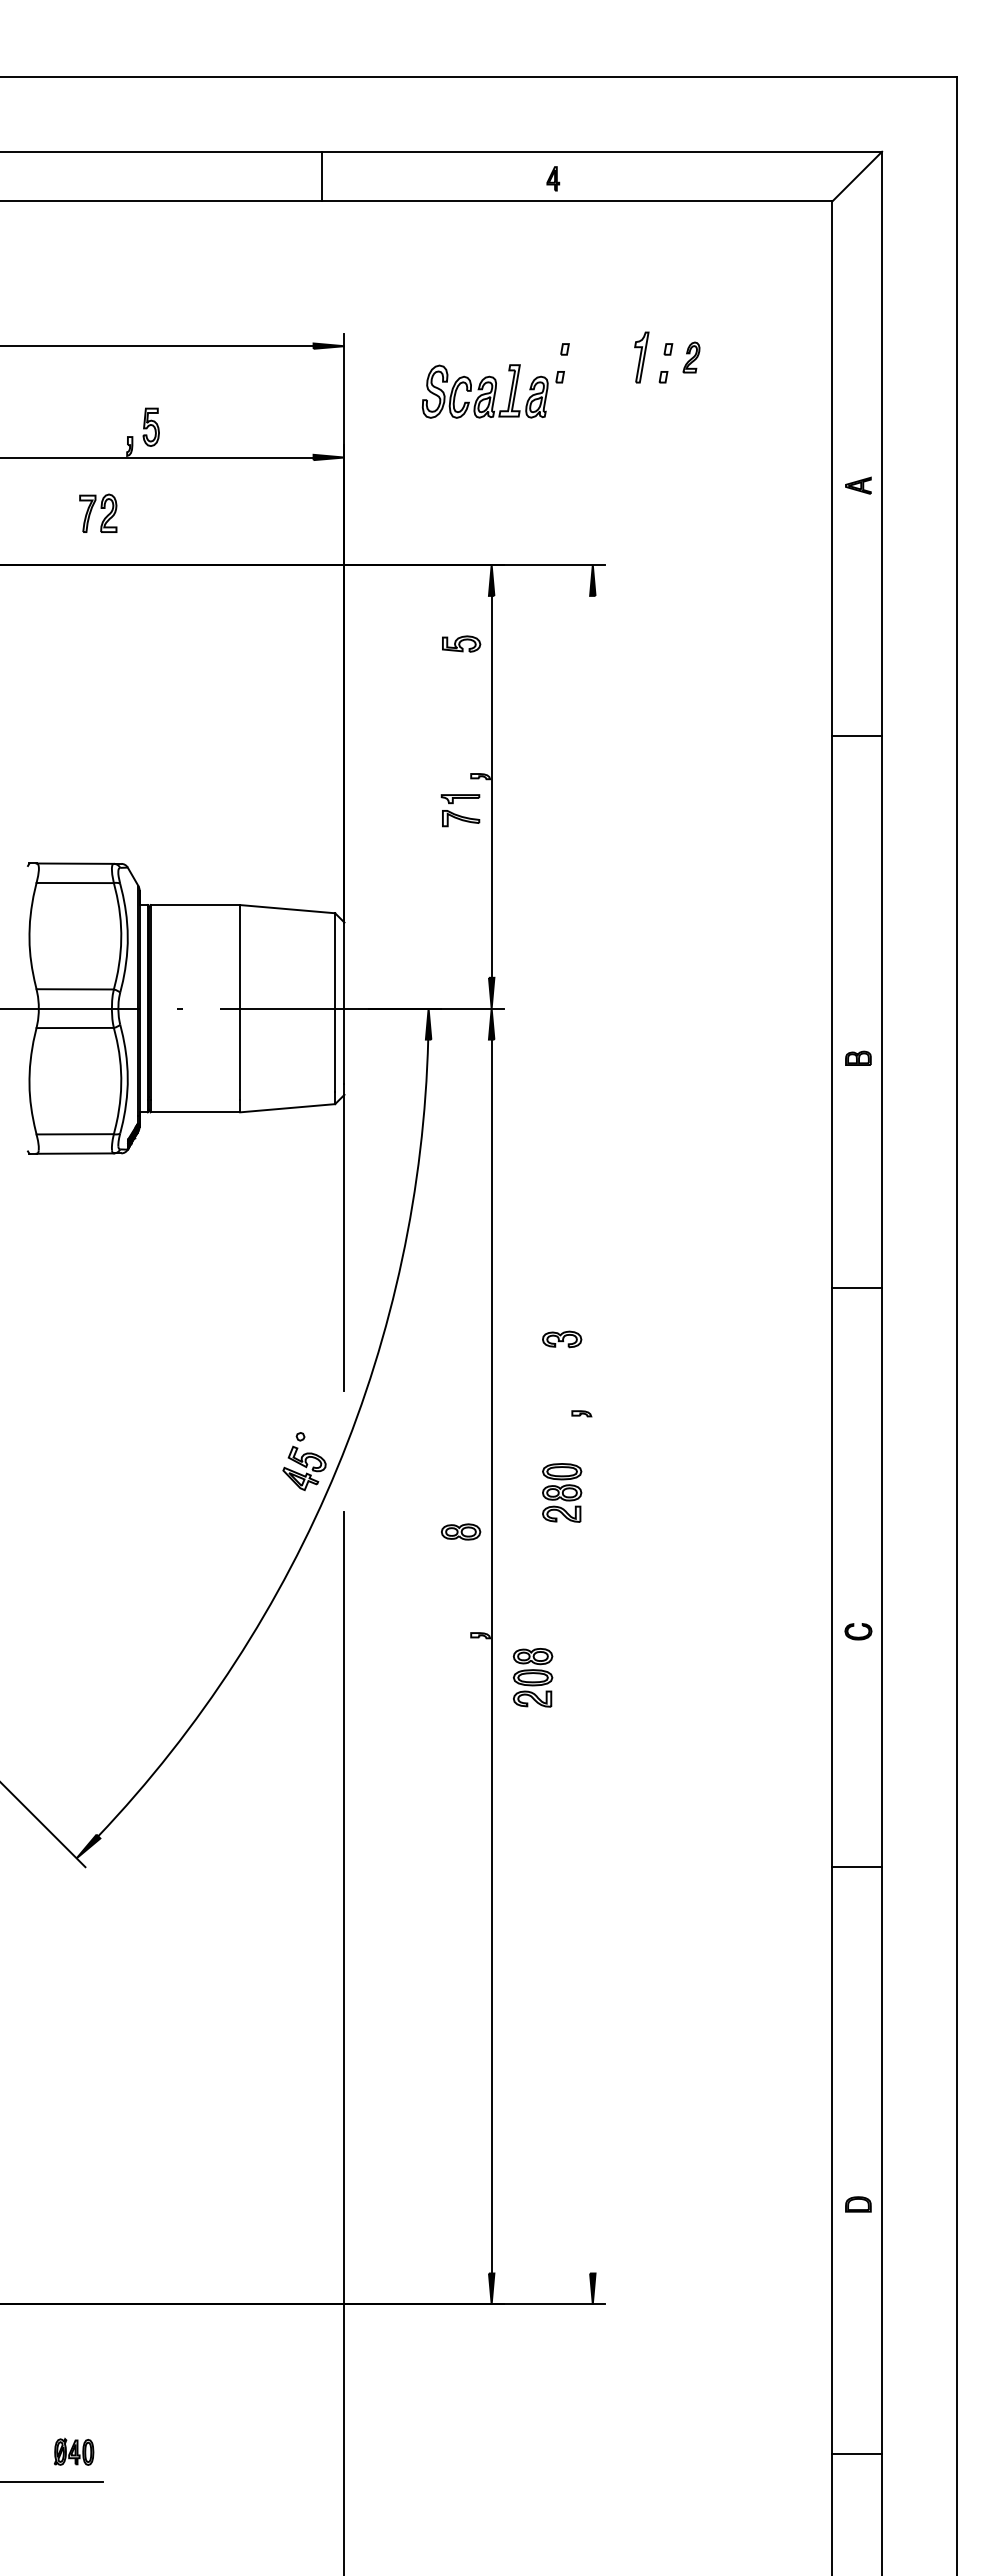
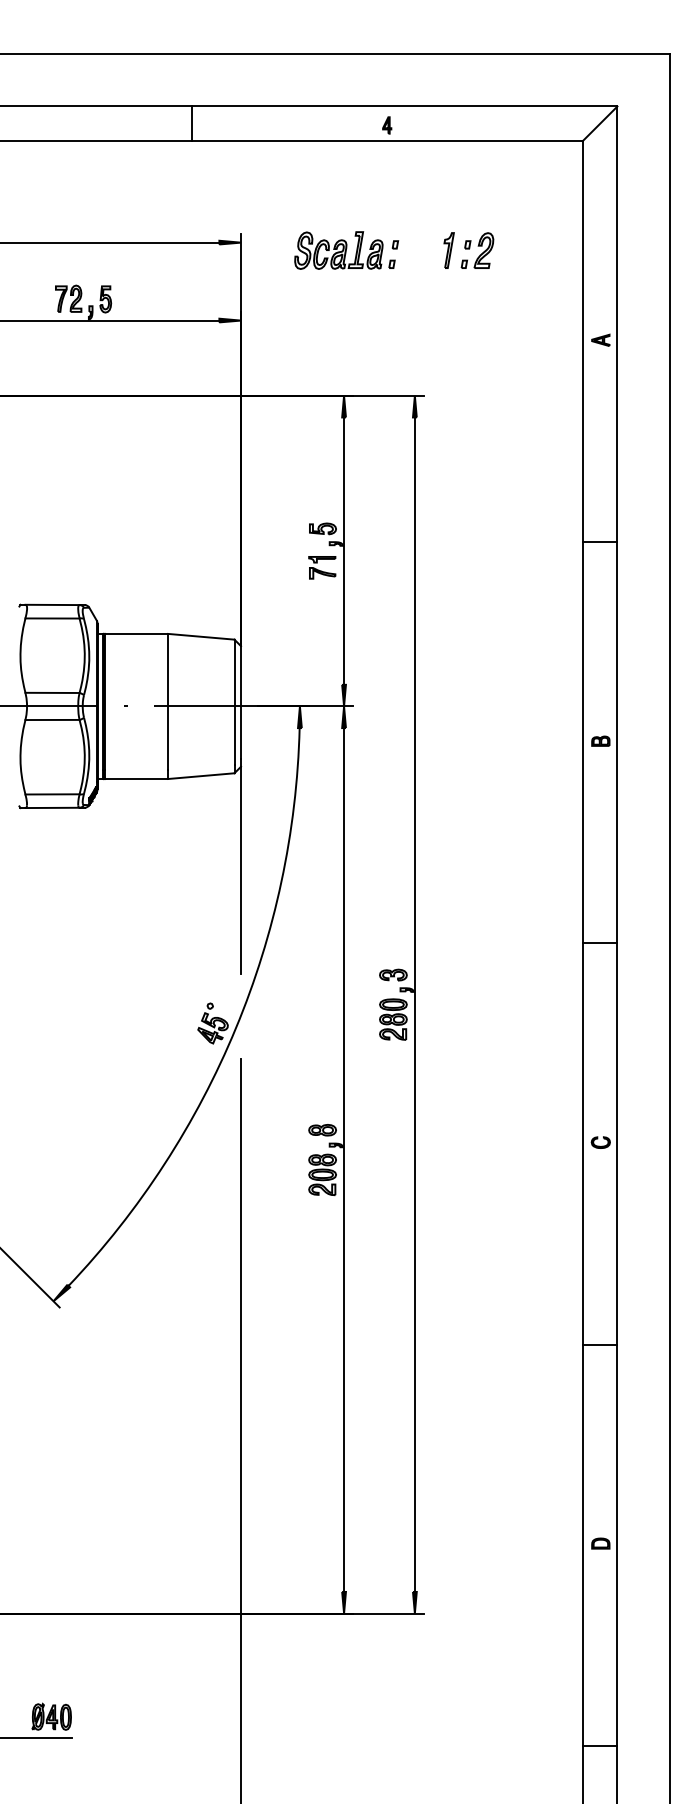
line: (321, 176) -> (191, 123), moved
part: (691, 357) -> (483, 250), size x1.67
part: (484, 391) -> (338, 250), moved
part: (98, 512) -> (68, 298), moved
part: (461, 643) -> (322, 528), moved
line: (857, 736) -> (600, 542), moved
line: (857, 1288) -> (600, 943), moved
part: (562, 1339) -> (393, 975), moved
line: (592, 1434) -> (414, 1004), added
part: (562, 1492) -> (393, 1019), moved
part: (461, 1531) -> (322, 1129), moved
part: (532, 1677) -> (322, 1174), moved
line: (857, 1867) -> (600, 1344), moved
part: (73, 2451) -> (51, 1716), size x1.43
line: (857, 2454) -> (600, 1745), moved

